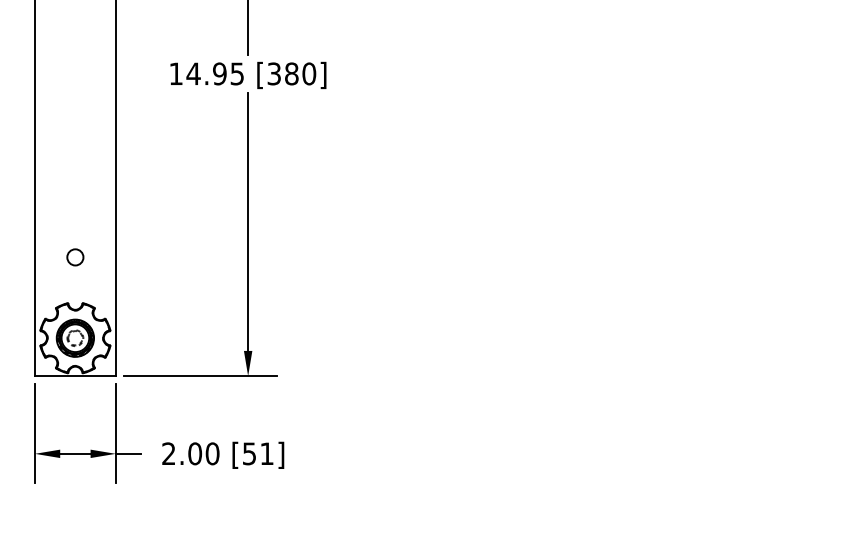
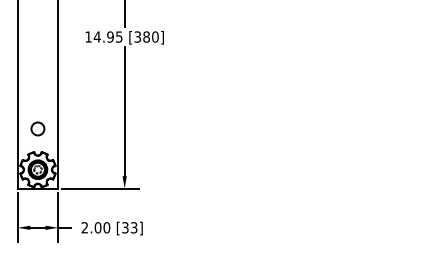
circle: (74, 258) -> (37, 129), size x1.6
text: (257, 453) -> (129, 227), [51] -> [33]

